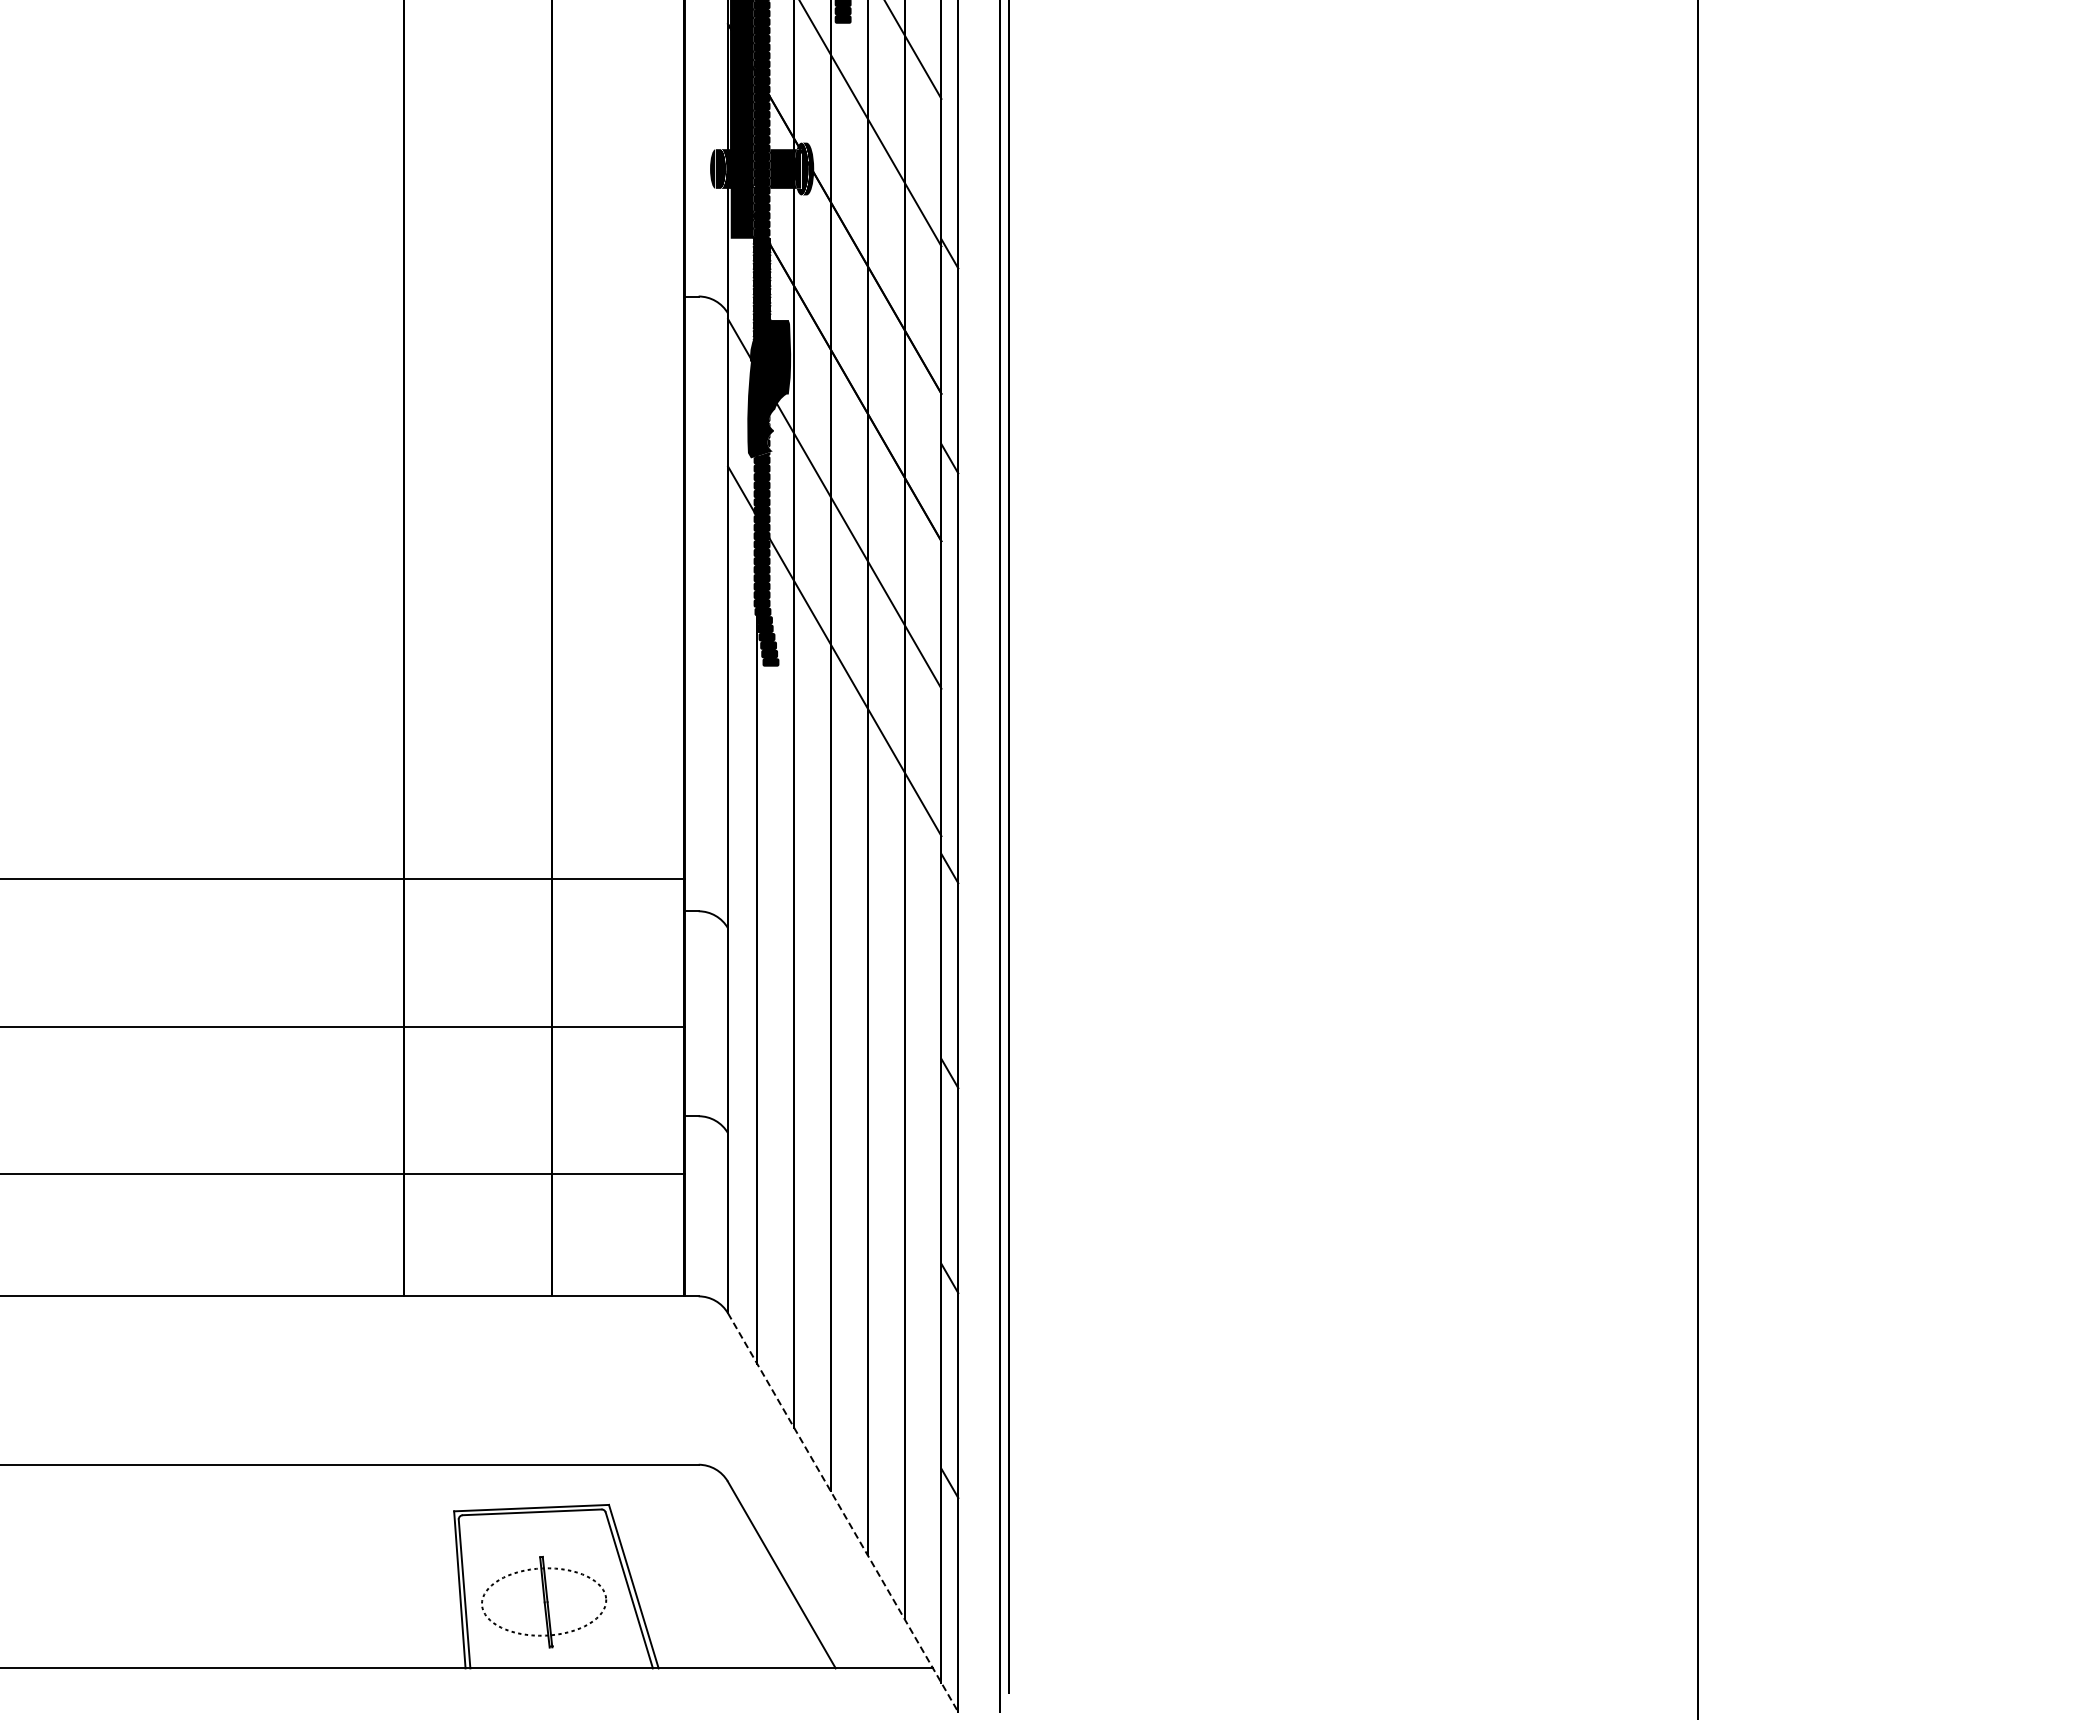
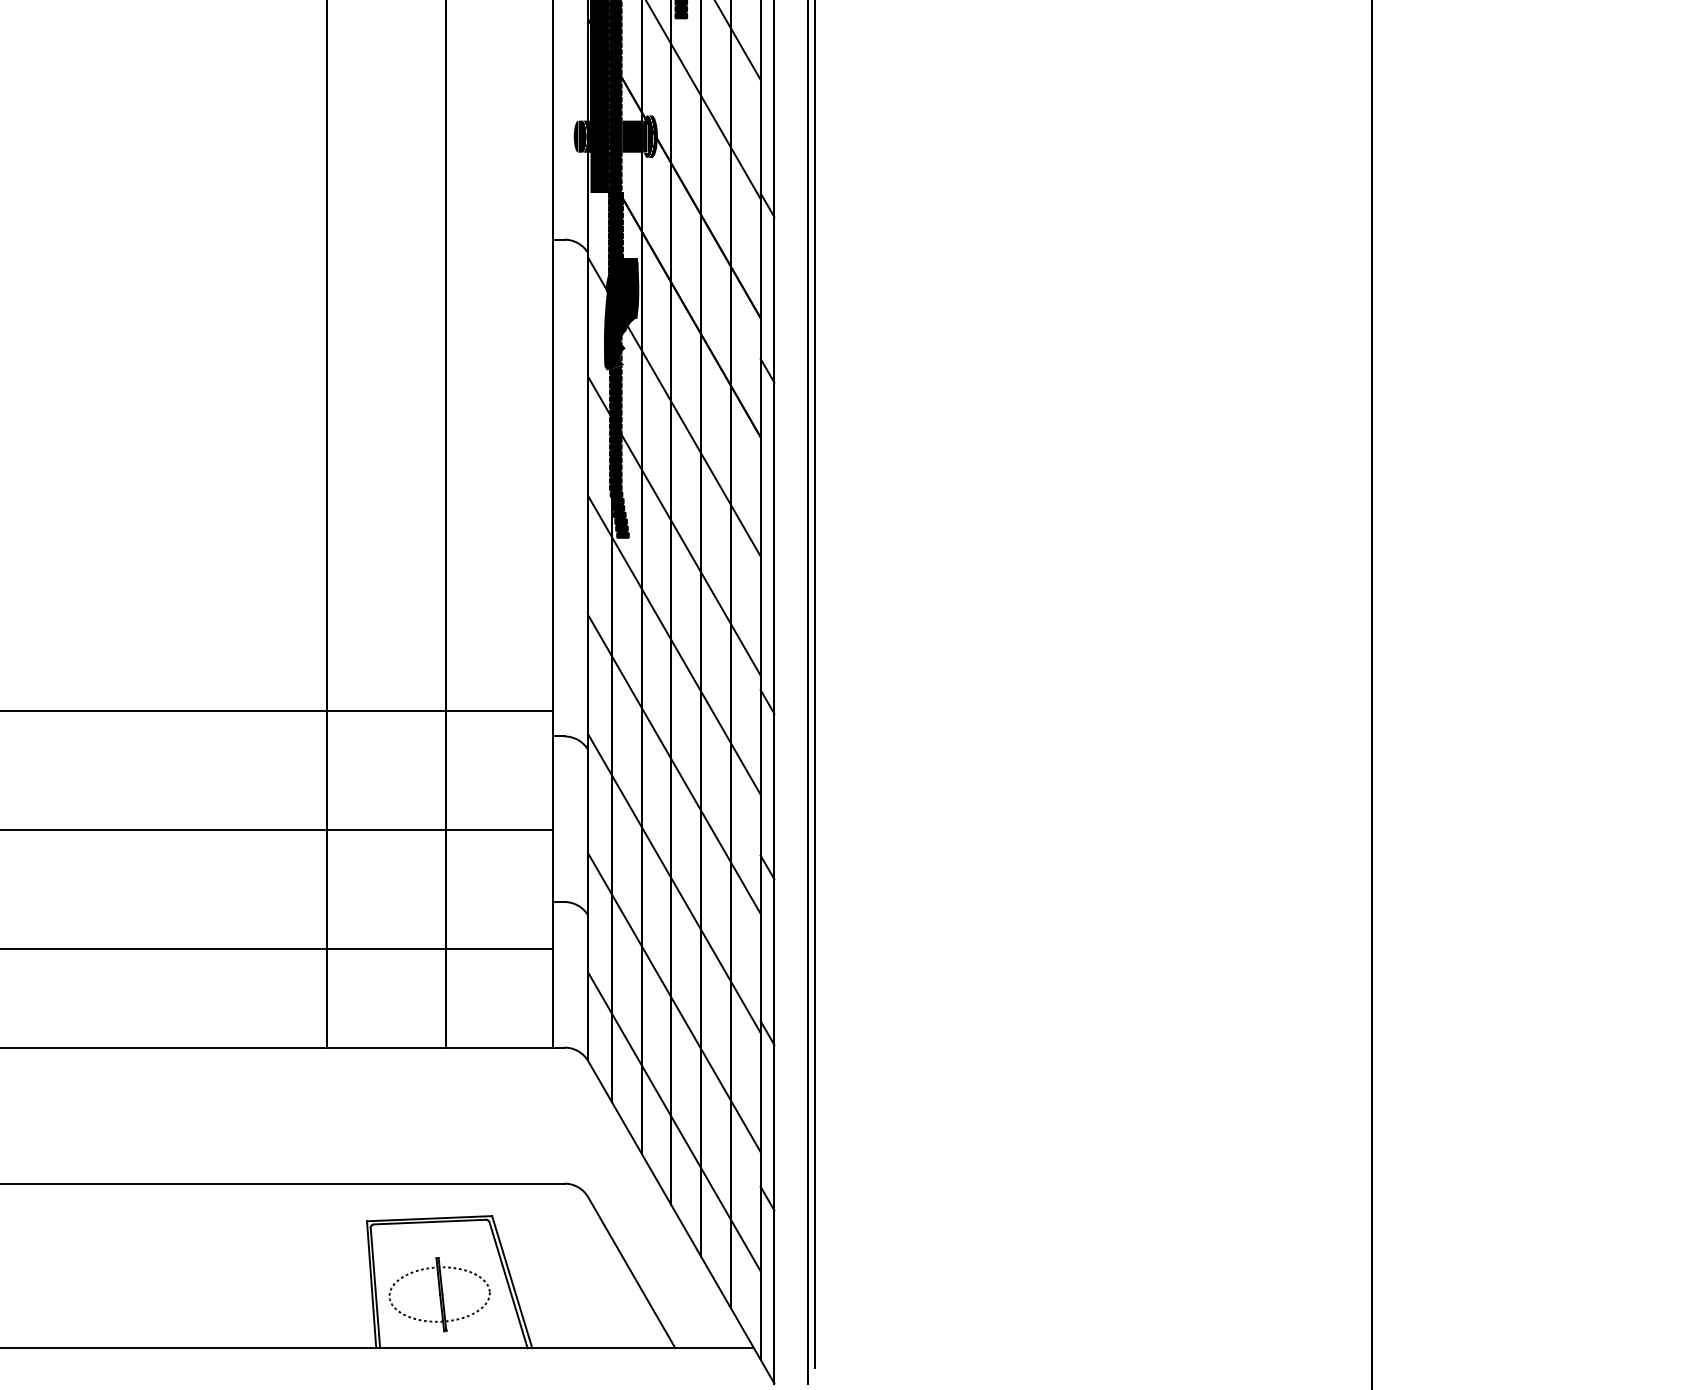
line: (834, 798) -> (674, 645), added
line: (834, 946) -> (674, 764), added
line: (834, 1093) -> (674, 883), added
line: (834, 1241) -> (674, 1003), added
line: (834, 1388) -> (674, 1122), added
line: (843, 1513) -> (681, 1223), dashed -> solid

